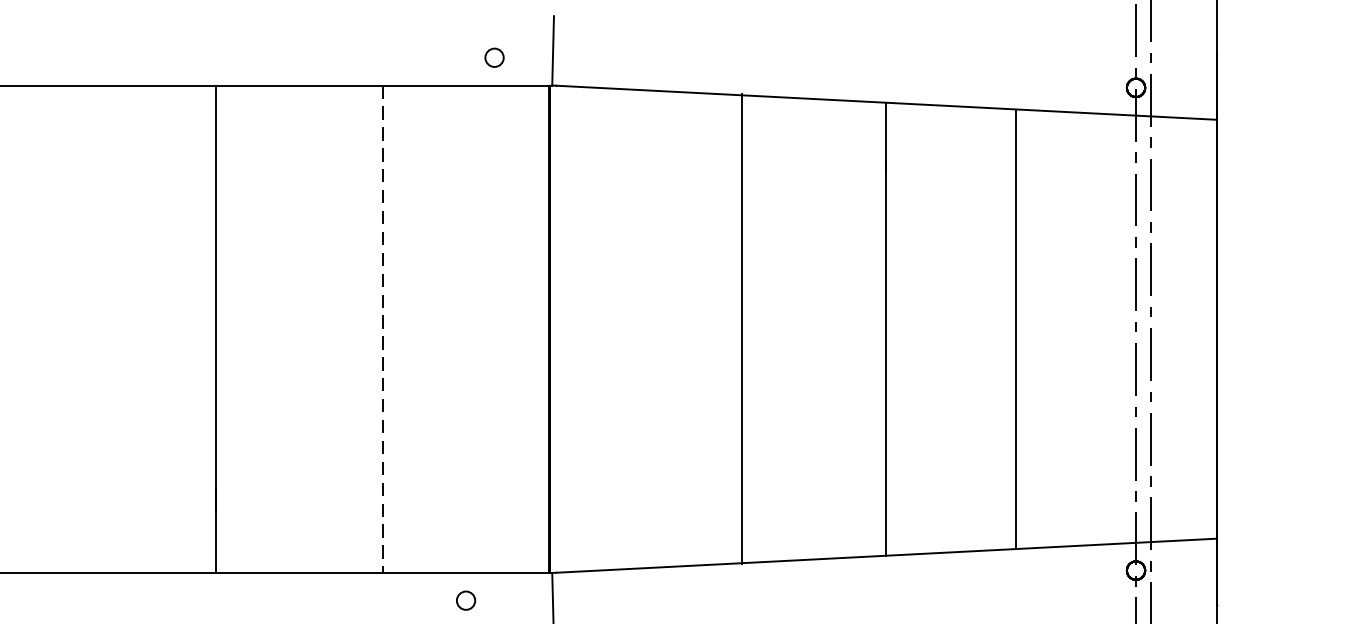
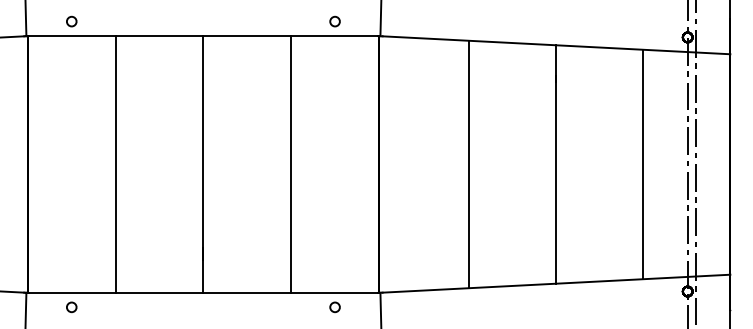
circle: (493, 57) -> (334, 21), moved
line: (48, 329) -> (115, 164), added
line: (742, 329) -> (469, 164), moved
line: (1015, 329) -> (643, 164), moved
line: (383, 331) -> (291, 165), dashed -> solid

